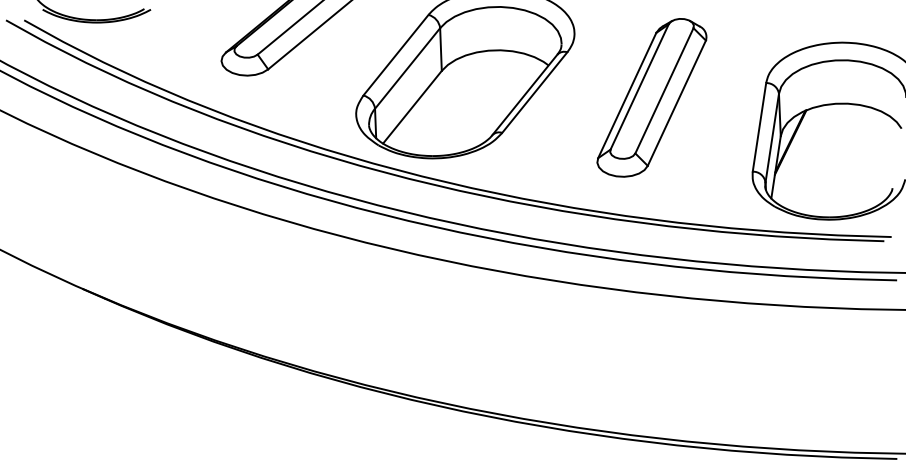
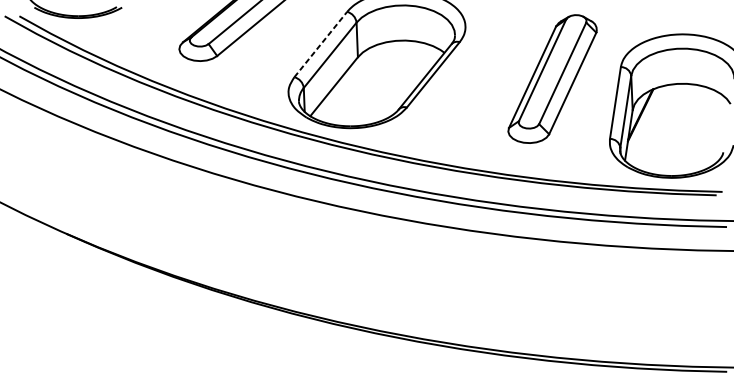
line: (395, 55) -> (320, 44), solid -> dashed
part: (651, 97) -> (552, 78), moved

